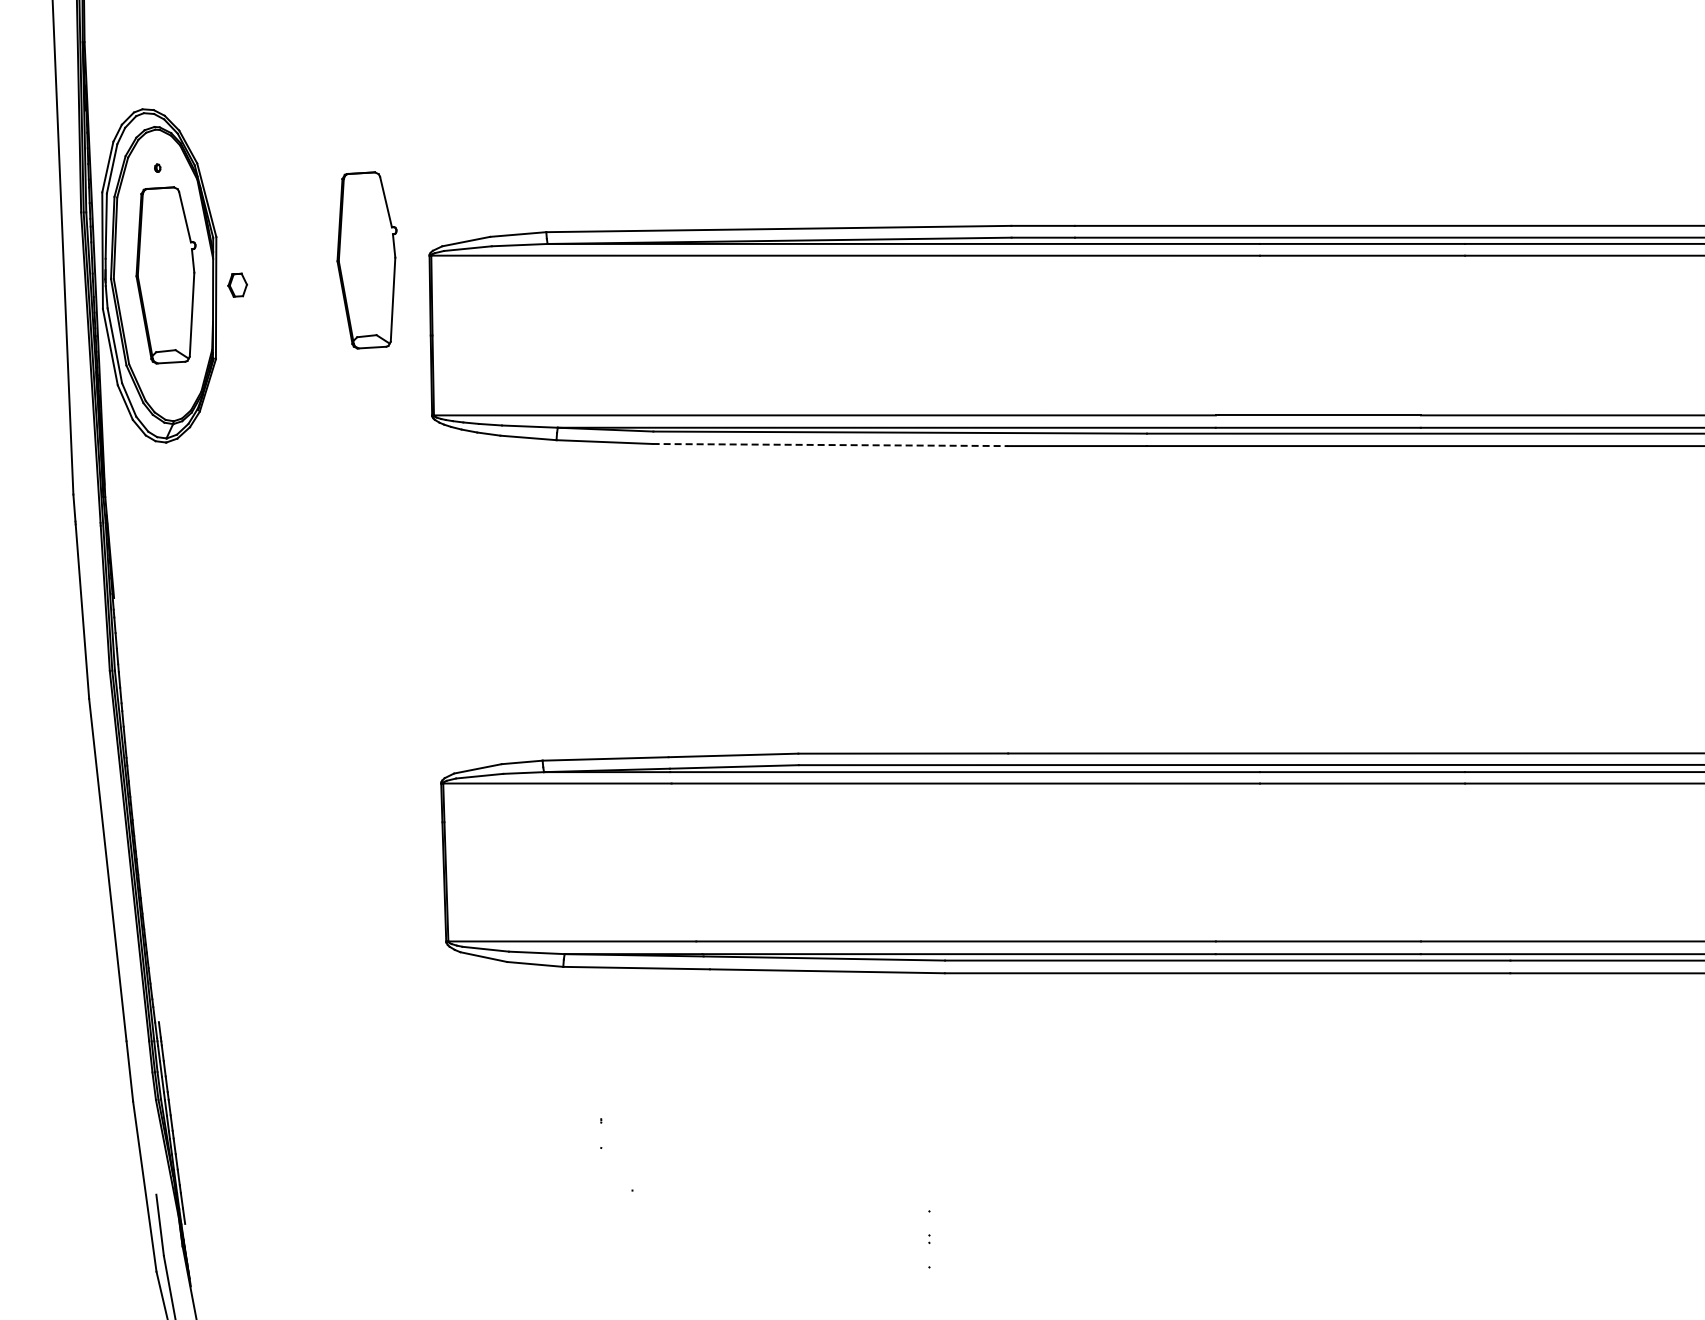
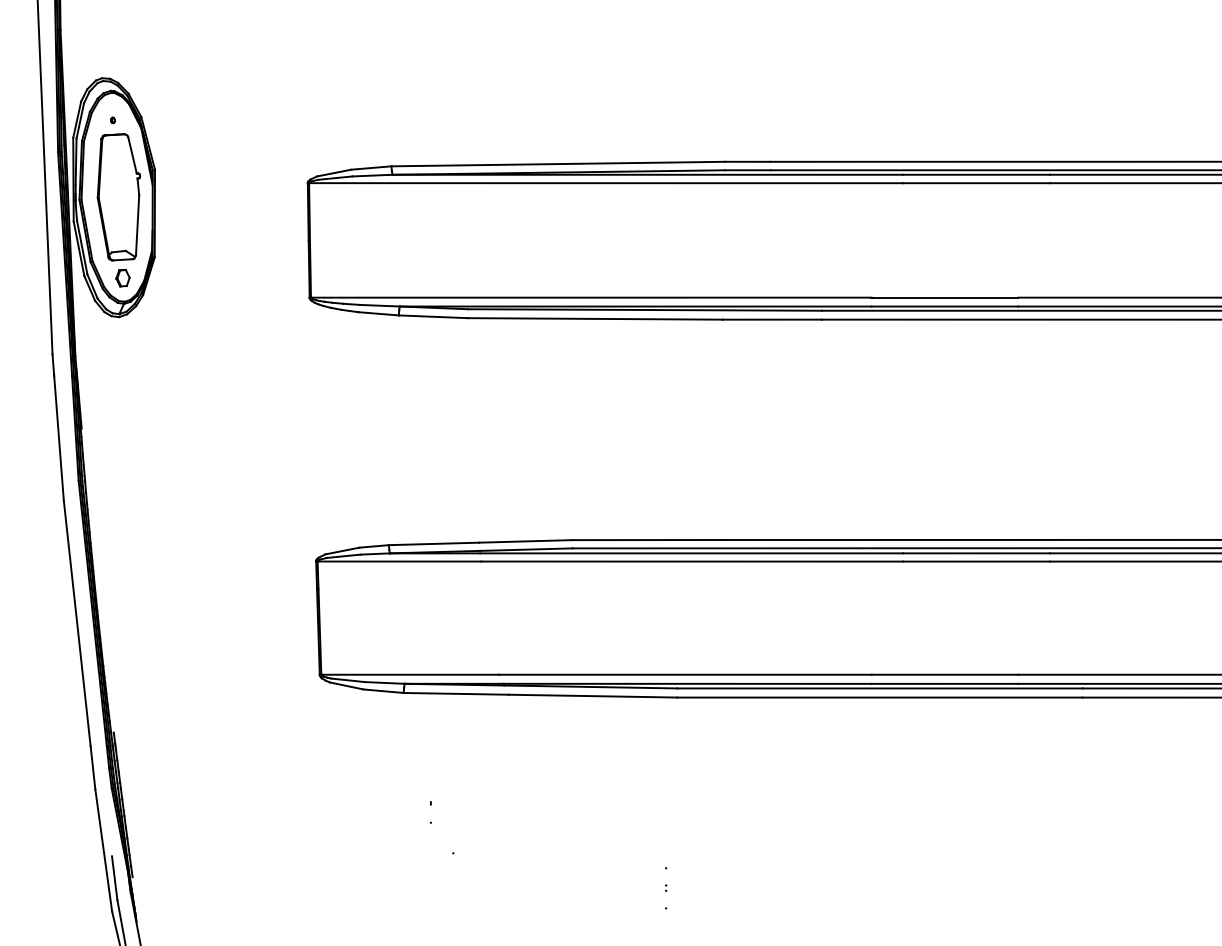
part: (366, 260) -> (262, 186), removed
part: (237, 284) -> (122, 277), moved
line: (830, 445) -> (595, 319), dashed -> solid

